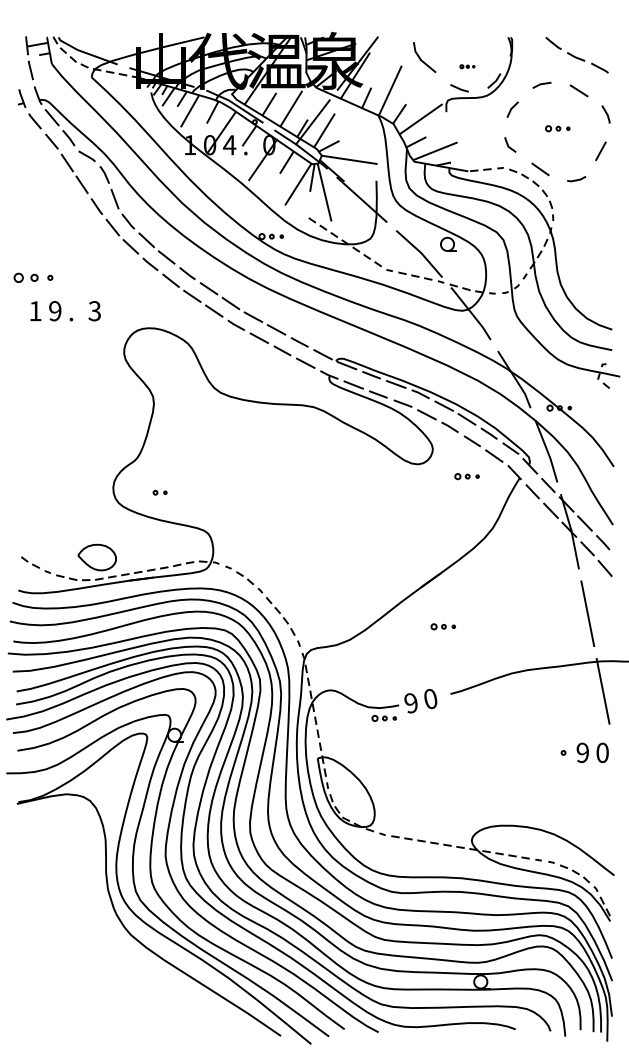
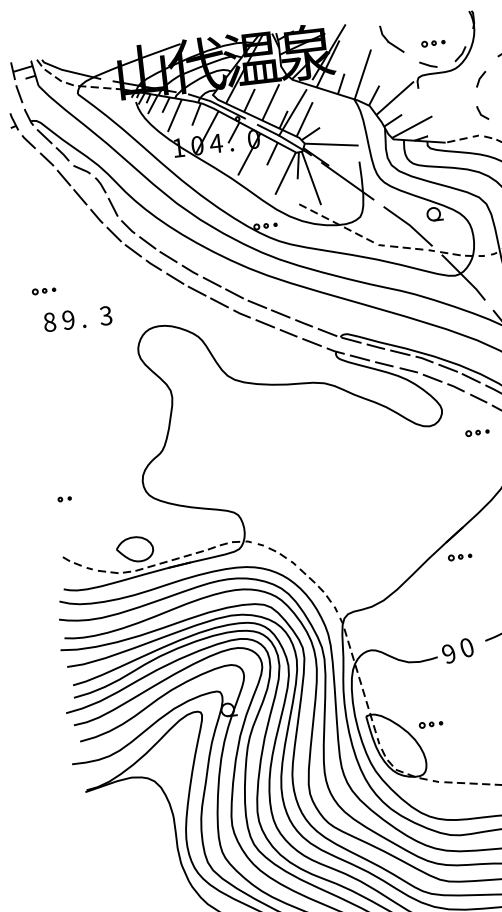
part: (467, 66) -> (433, 43), size x1.67
part: (32, 277) -> (43, 290), size x0.62
text: (35, 311) -> (49, 322), 1 -> 8
part: (159, 492) -> (64, 498), moved
part: (442, 626) -> (459, 556), moved
part: (383, 718) -> (430, 724), moved

